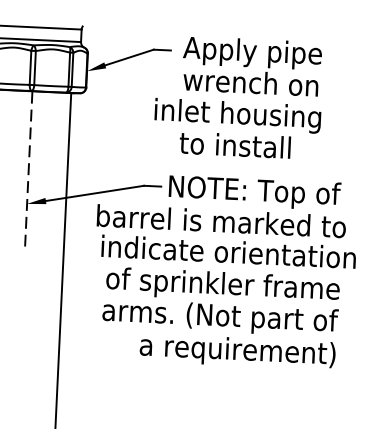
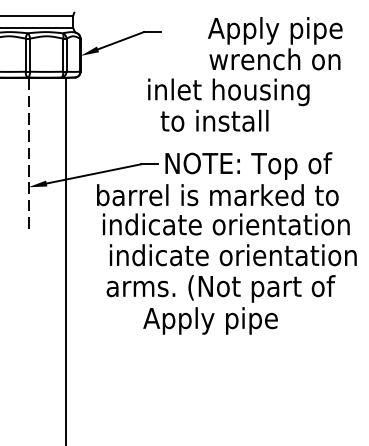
text: (252, 66) -> (275, 43), moved
text: (235, 144) -> (214, 120), moved
text: (233, 286) -> (232, 257), of sprinkler frame -> indicate orientation
text: (236, 351) -> (238, 320), a requirement) -> Apply pipe

